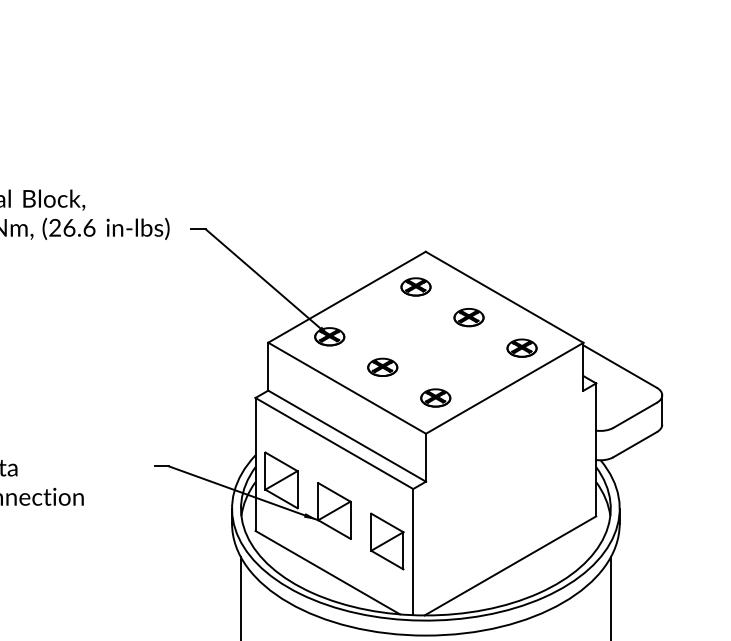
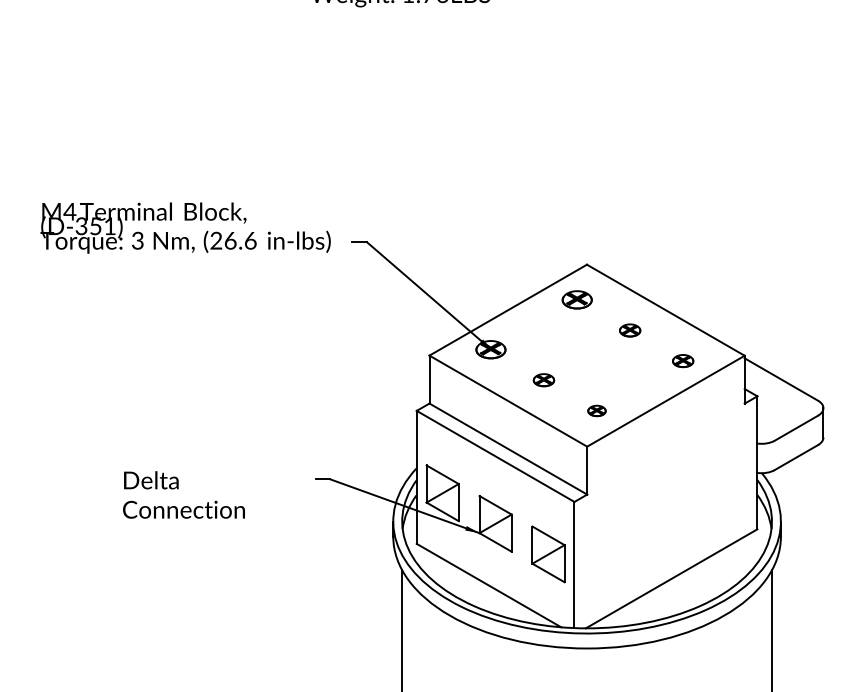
part: (468, 317) -> (629, 330), size x0.7
part: (521, 347) -> (682, 360), size x0.7
part: (382, 366) -> (543, 379), size x0.7
part: (435, 397) -> (596, 410), size x0.6

